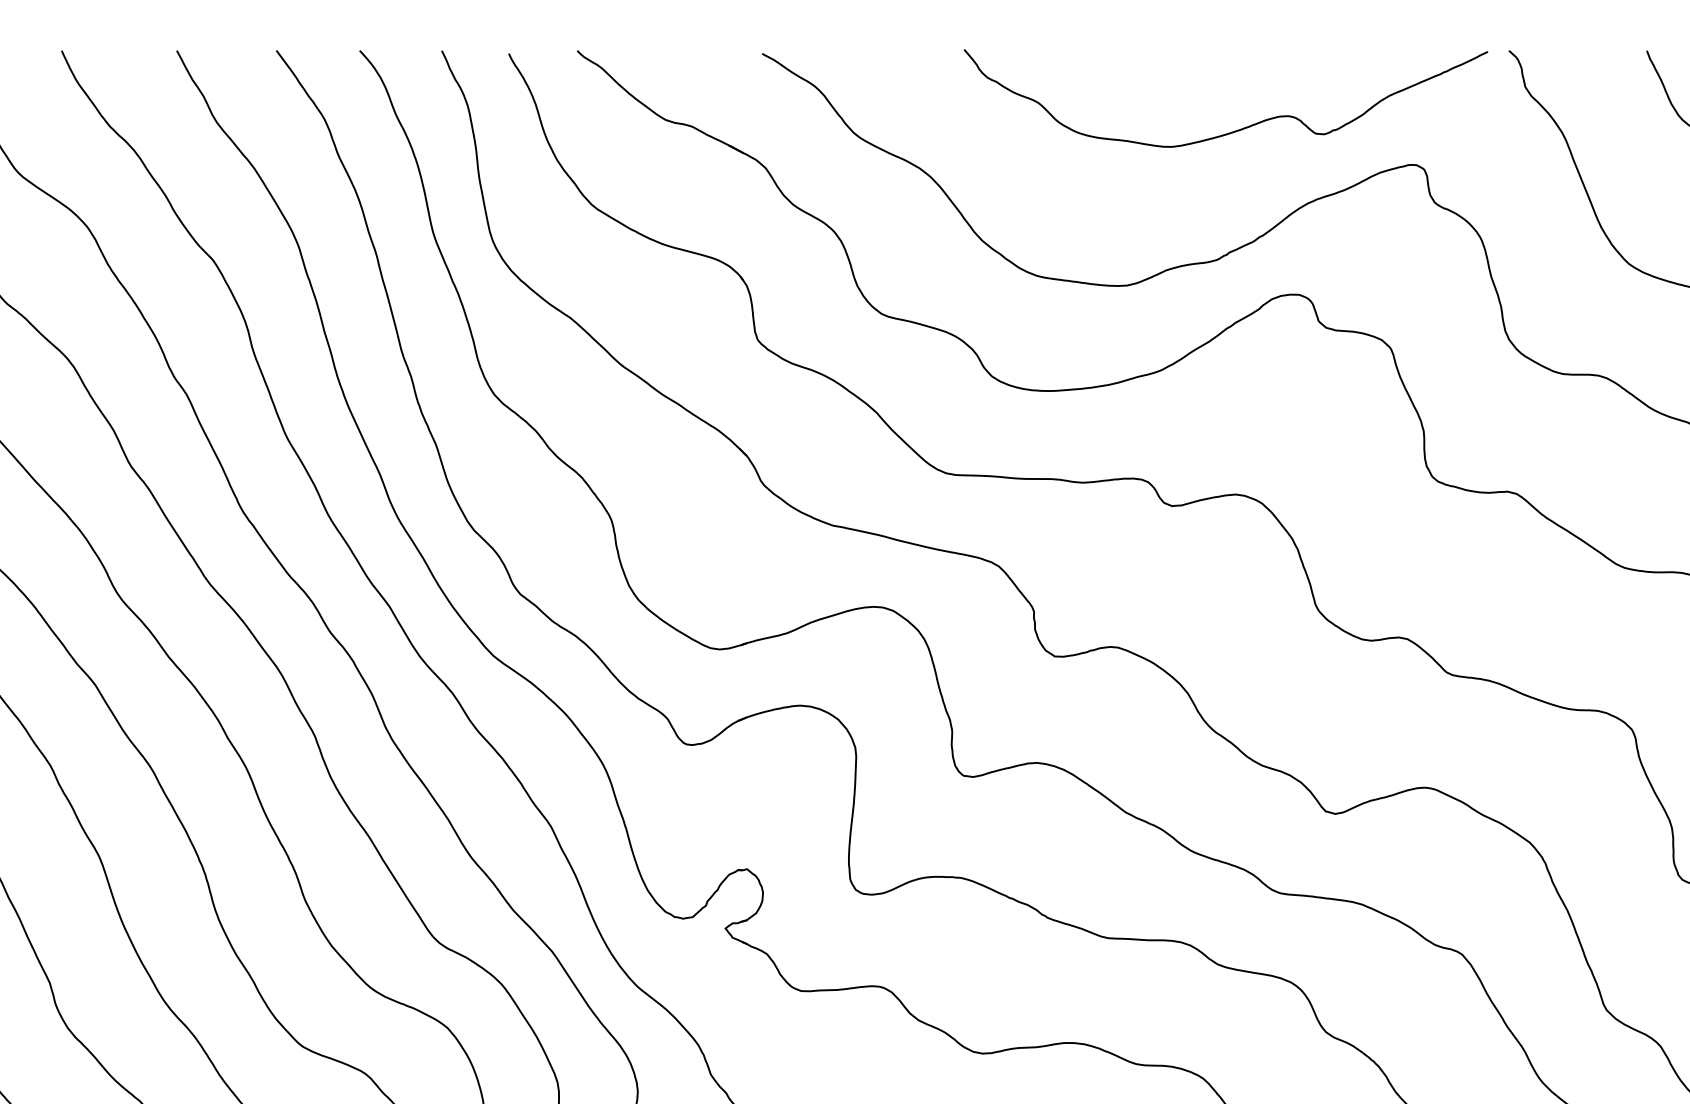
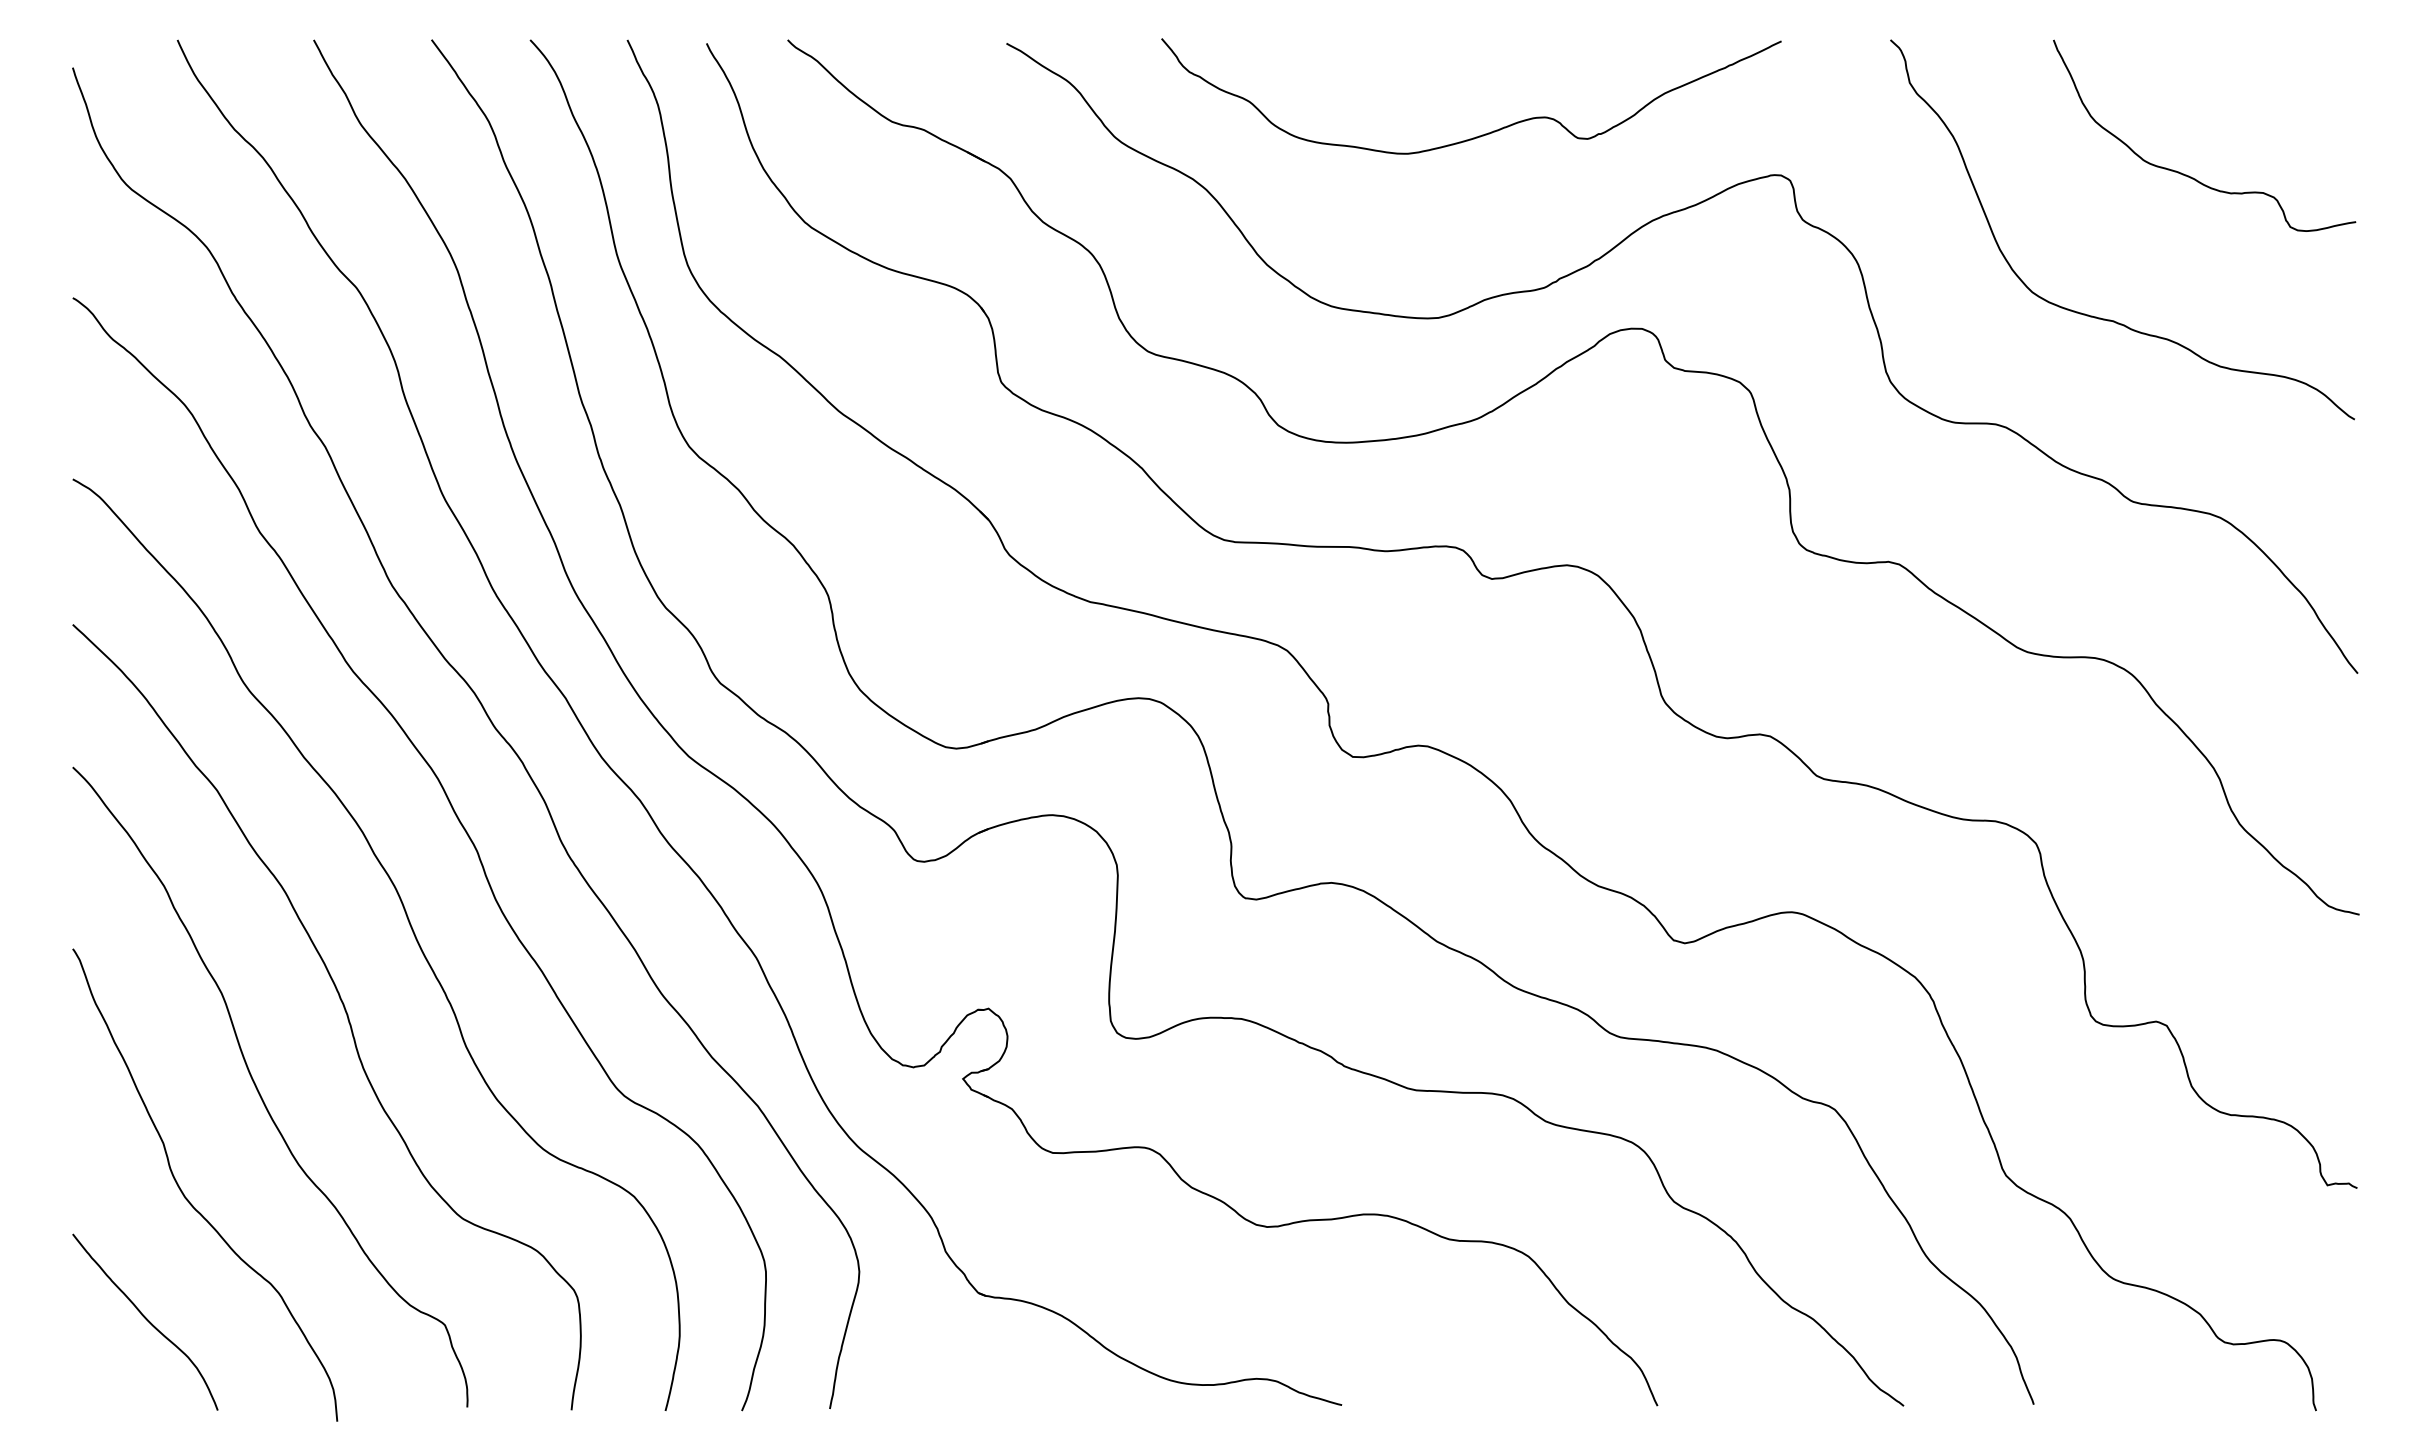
curve: (1237, 129) -> (1485, 133), moved

